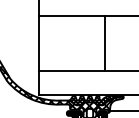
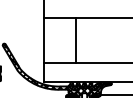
line: (104, 42) -> (75, 39), moved

